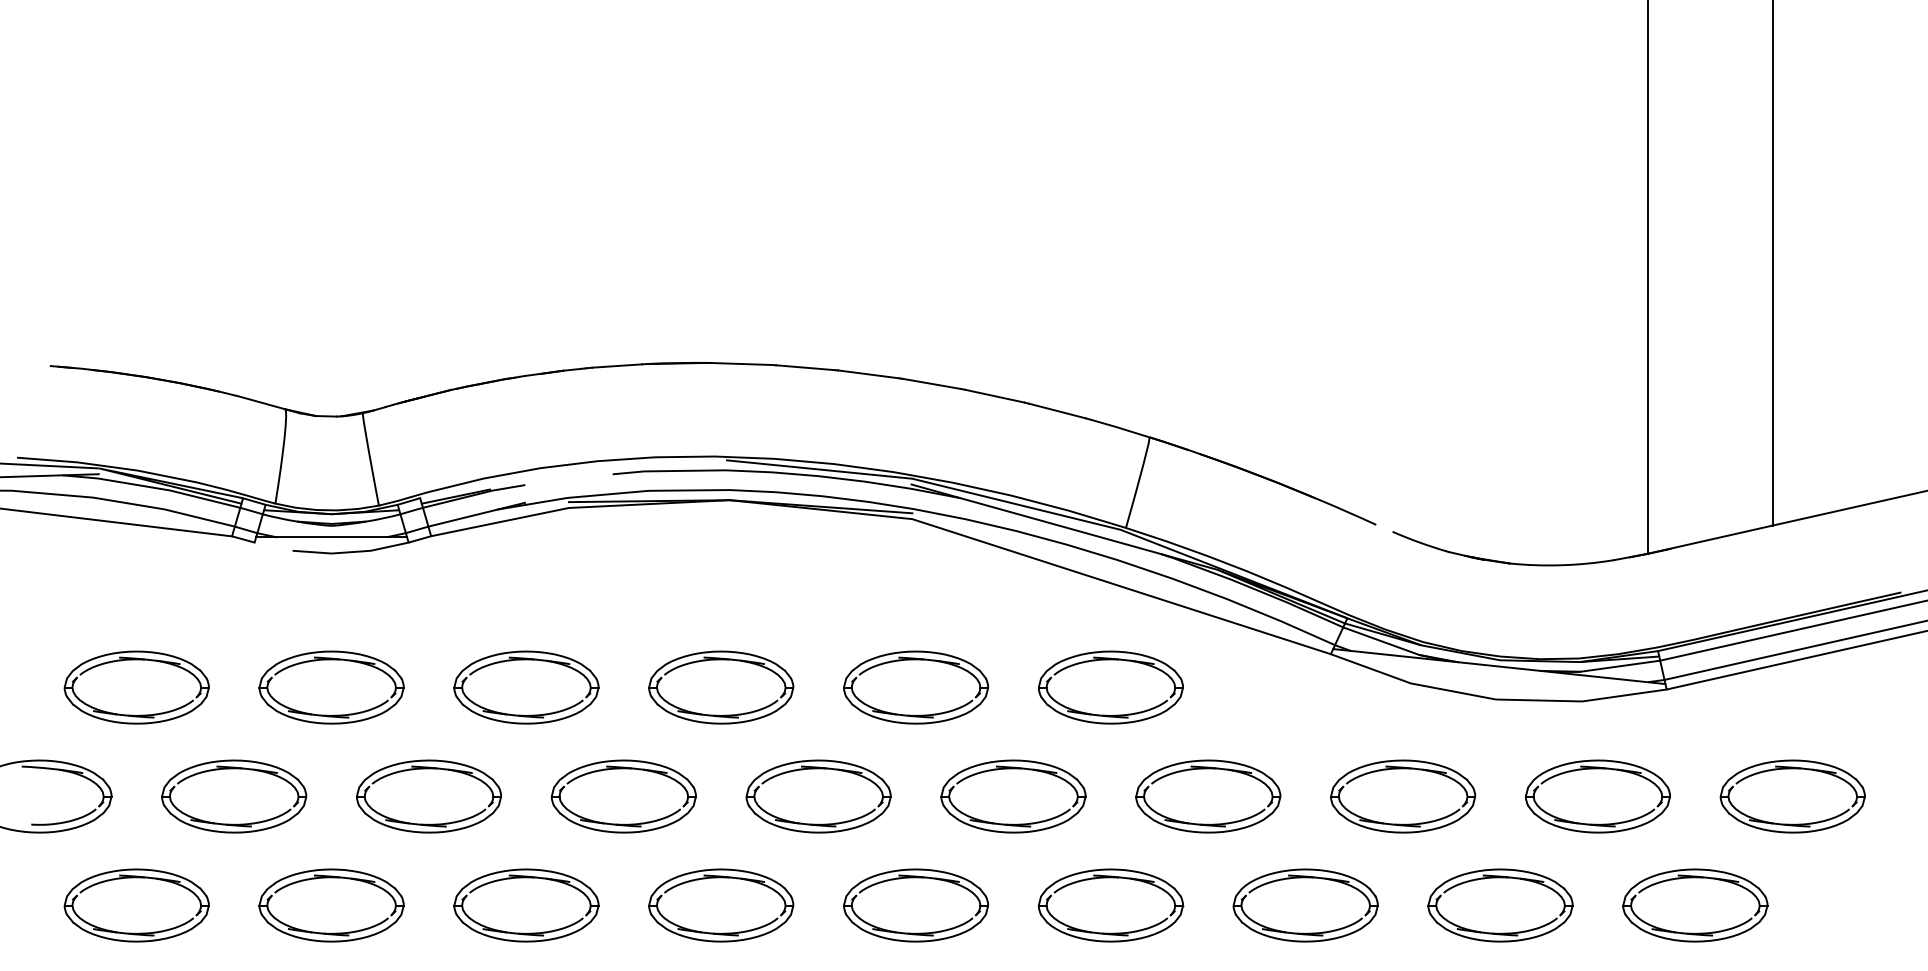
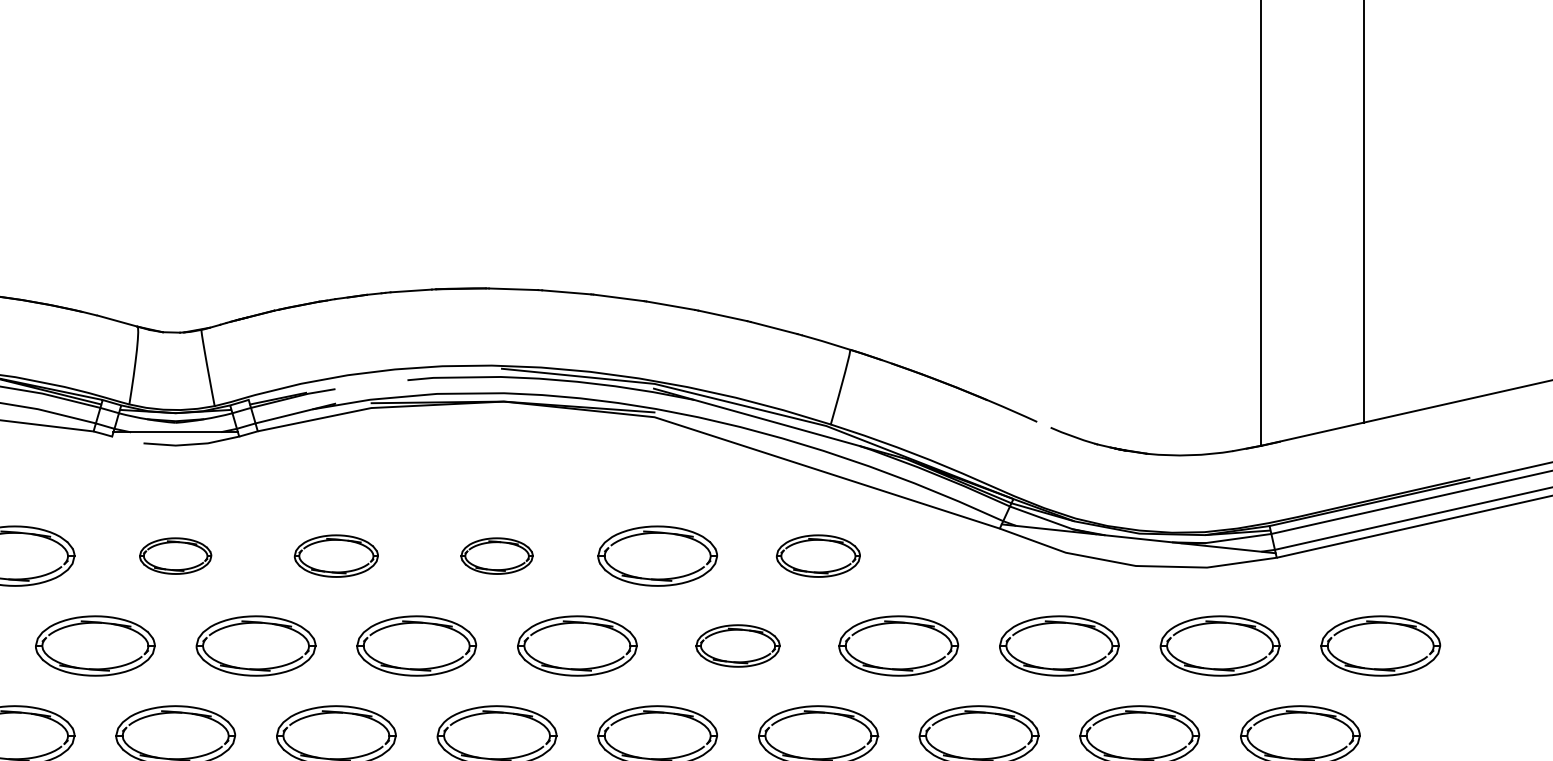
part: (331, 687) -> (175, 556), size x0.6
part: (526, 687) -> (336, 556), size x0.7
part: (721, 687) -> (497, 556), size x0.6
part: (1110, 687) -> (818, 556), size x0.7
part: (1013, 796) -> (738, 645), size x0.7

